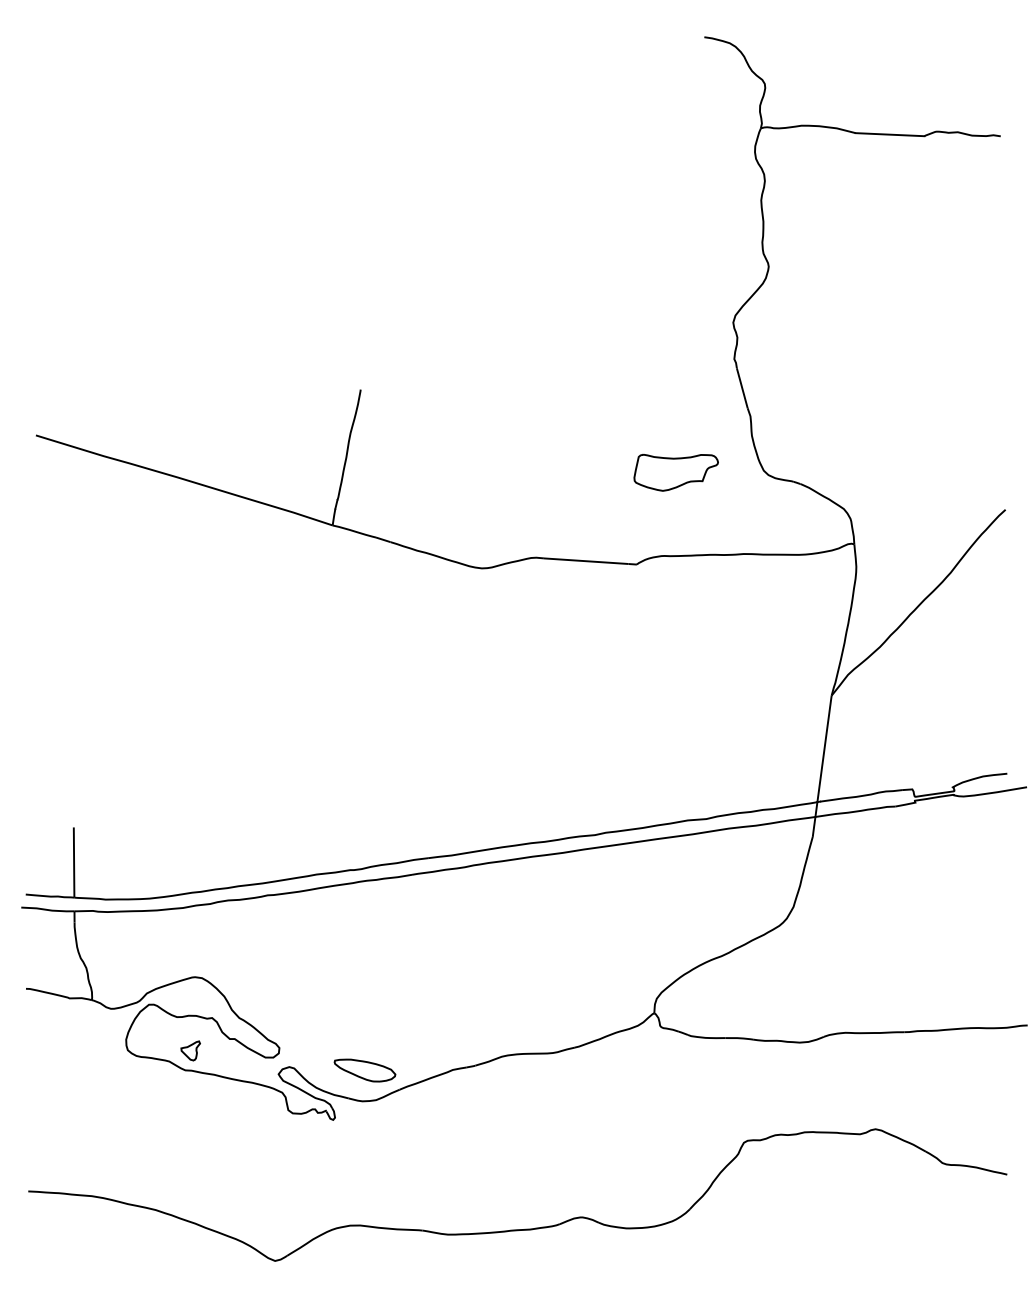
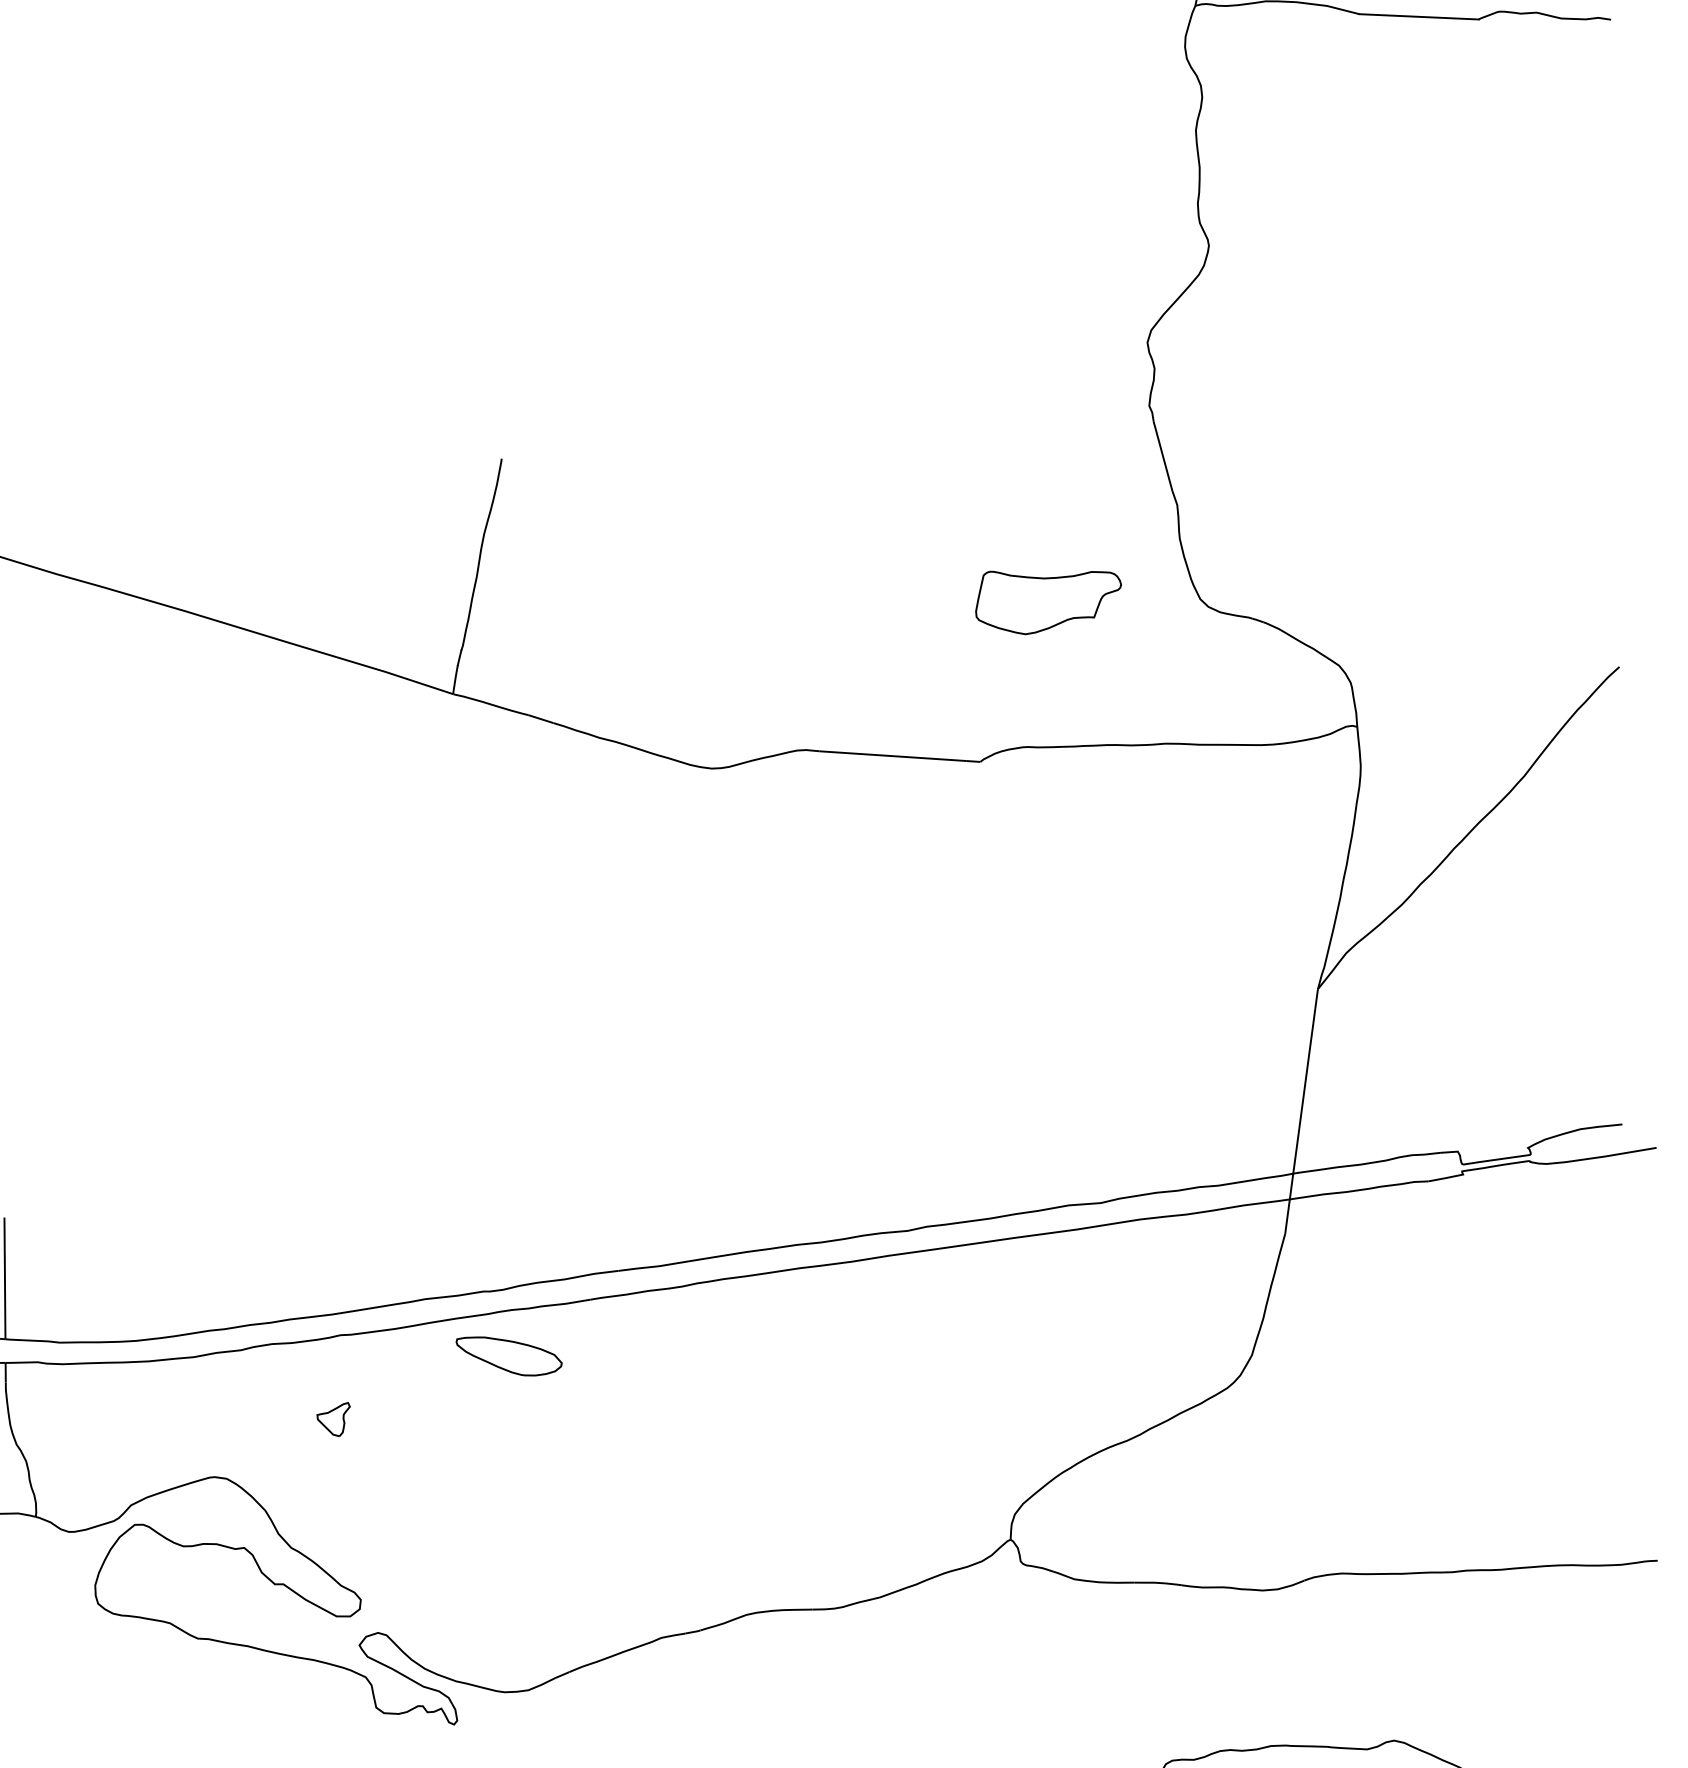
part: (190, 1050) -> (333, 1418), moved
part: (364, 1070) -> (508, 1356), moved

